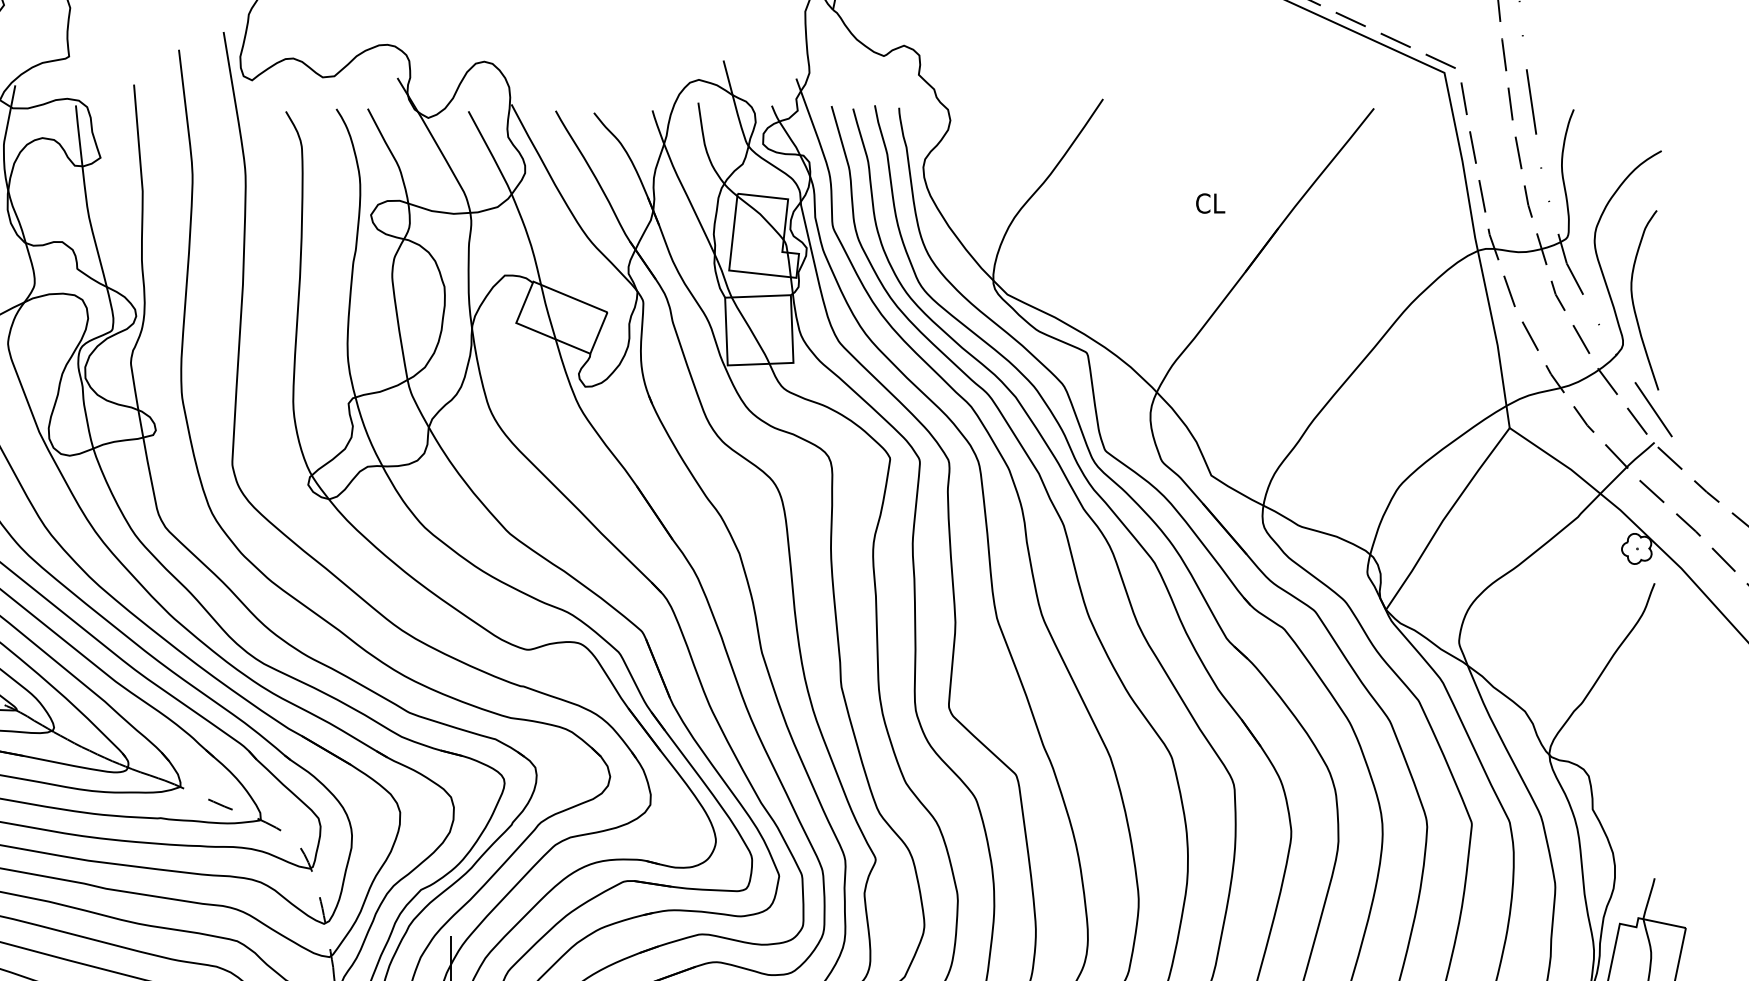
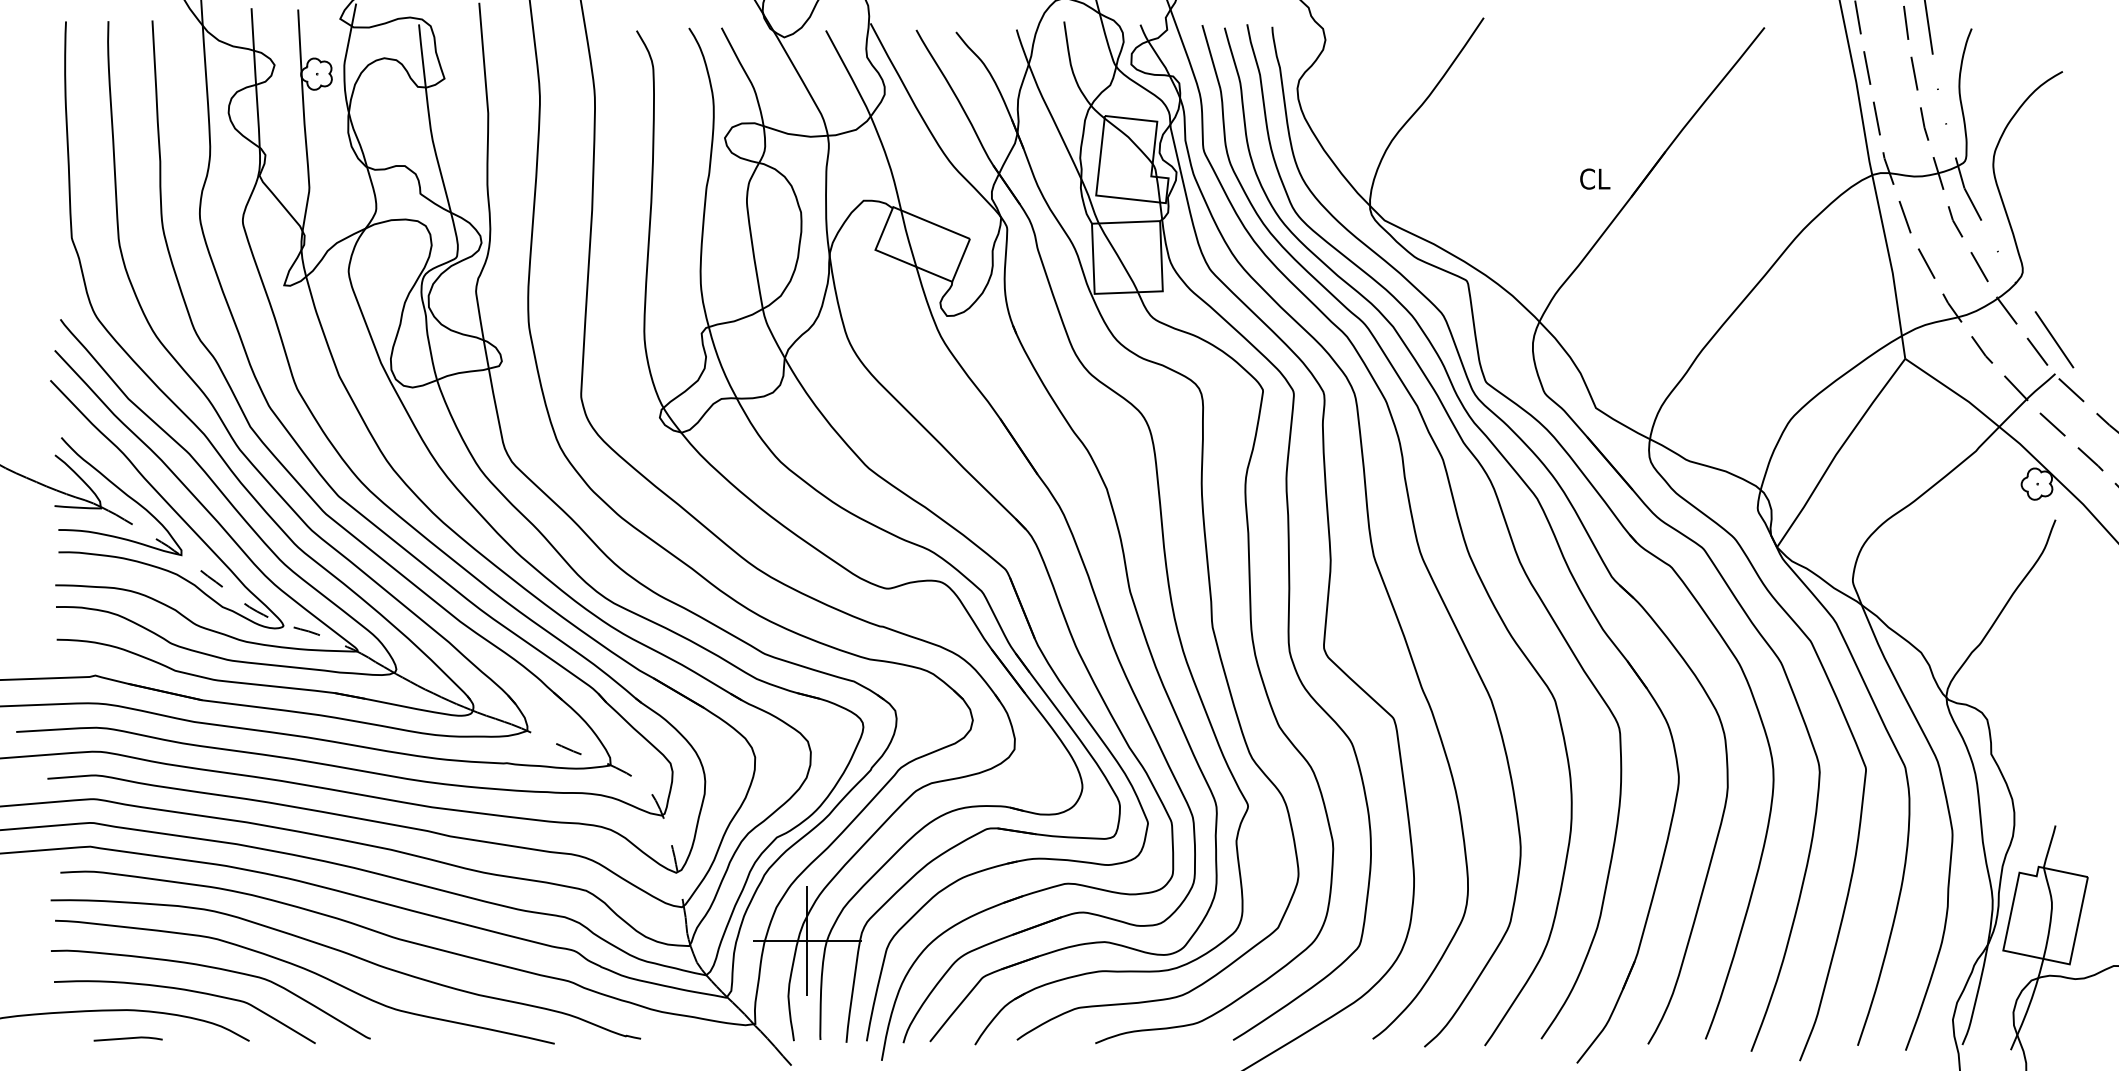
text: (1210, 202) -> (1595, 178), moved
curve: (1634, 304) -> (2034, 230), removed

